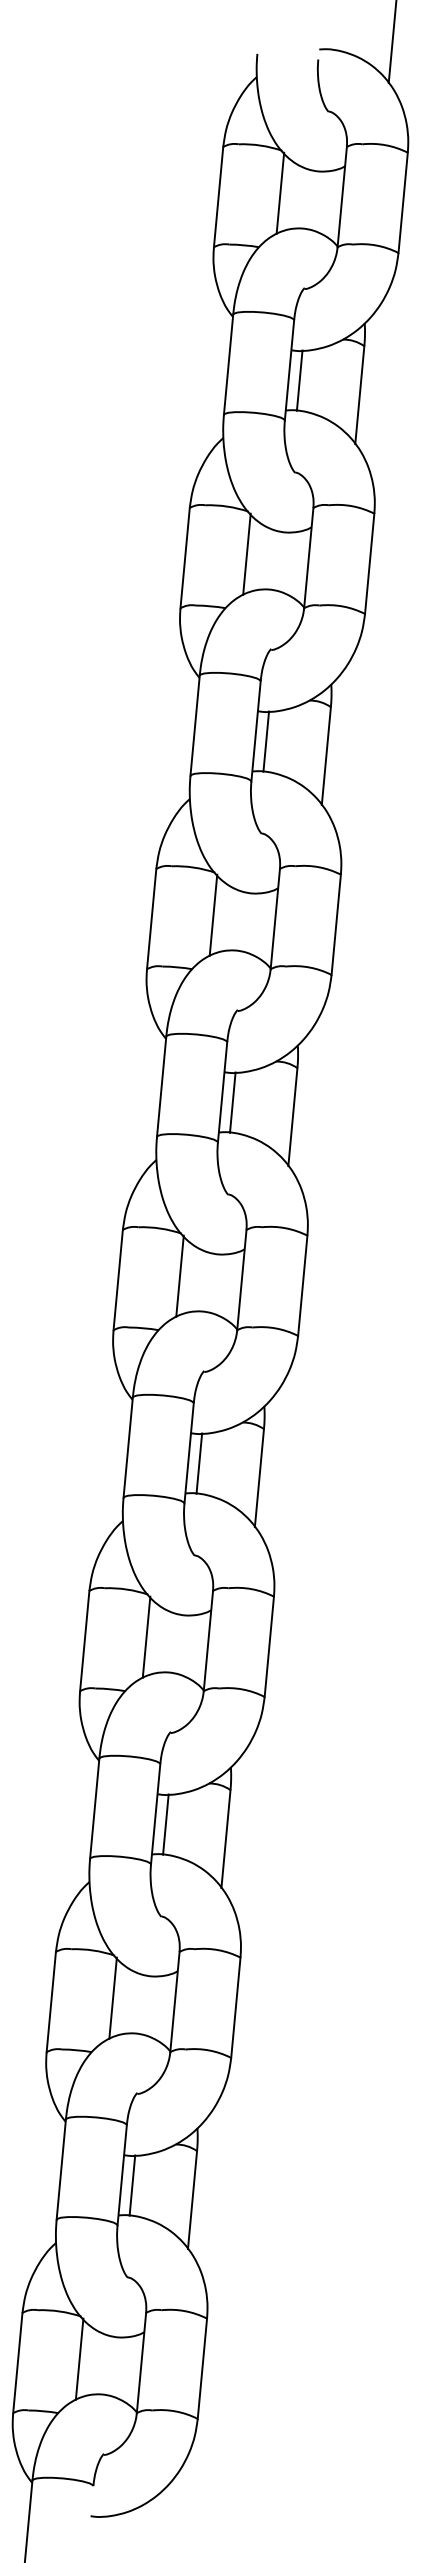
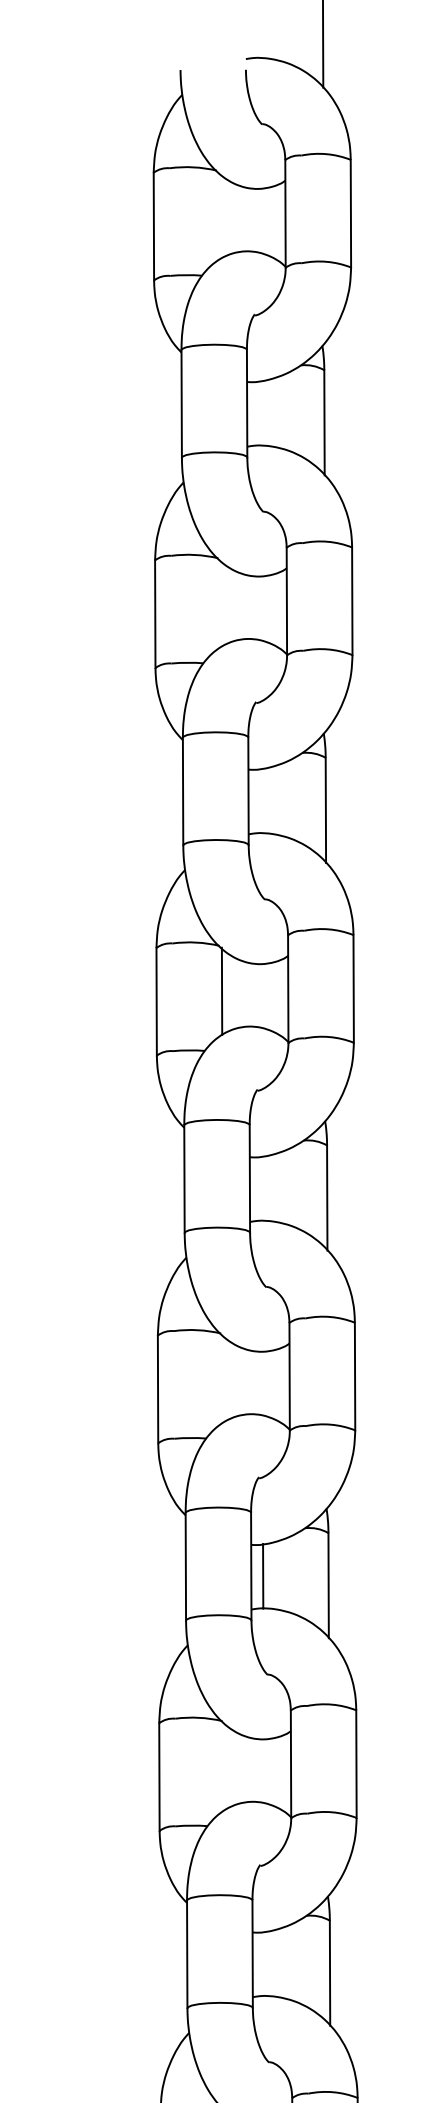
line: (280, 192) -> (219, 215), removed
line: (299, 380) -> (258, 413), removed
line: (246, 553) -> (220, 602), removed
line: (266, 741) -> (260, 800), removed
line: (232, 1102) -> (261, 1188), removed
line: (179, 1275) -> (222, 1378), removed
line: (146, 1636) -> (224, 1765), removed
line: (165, 1824) -> (264, 1963), removed

